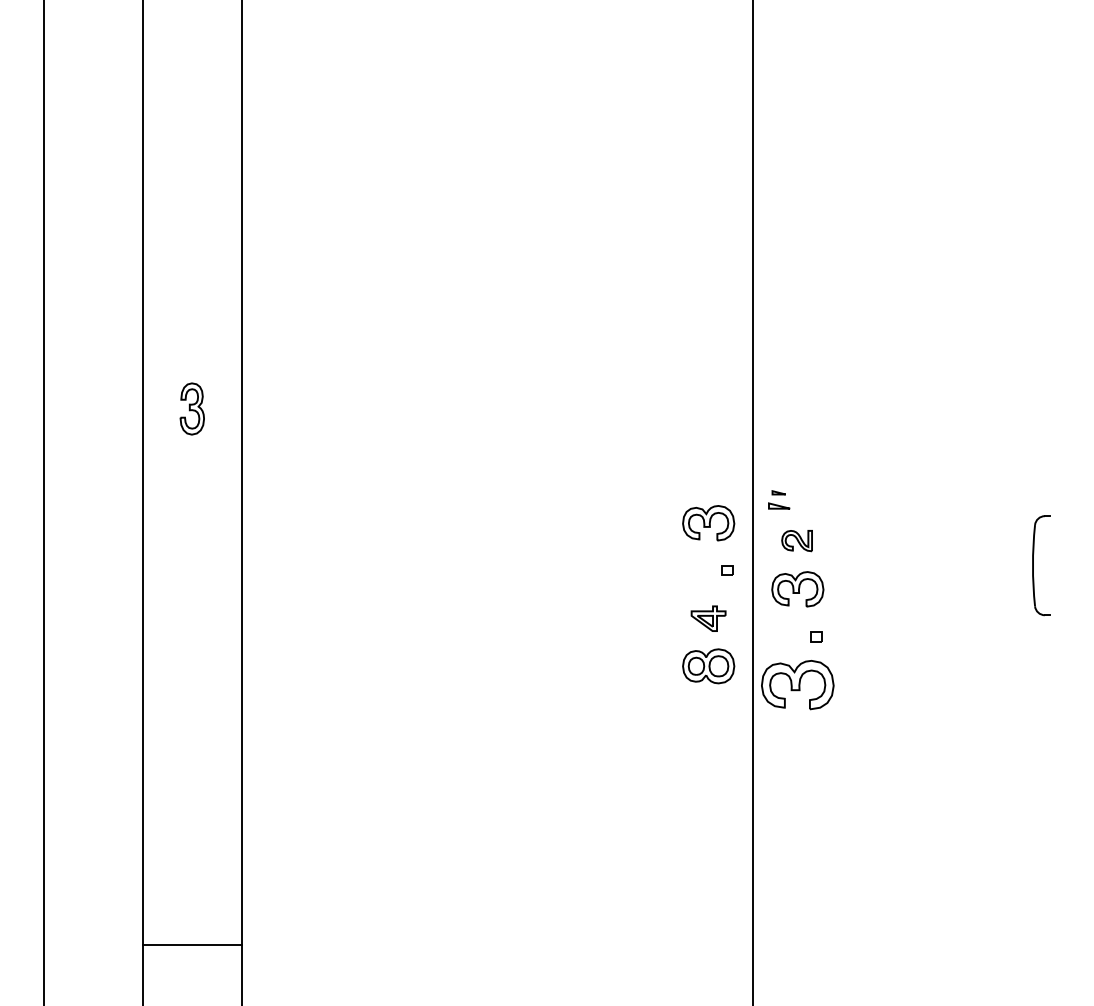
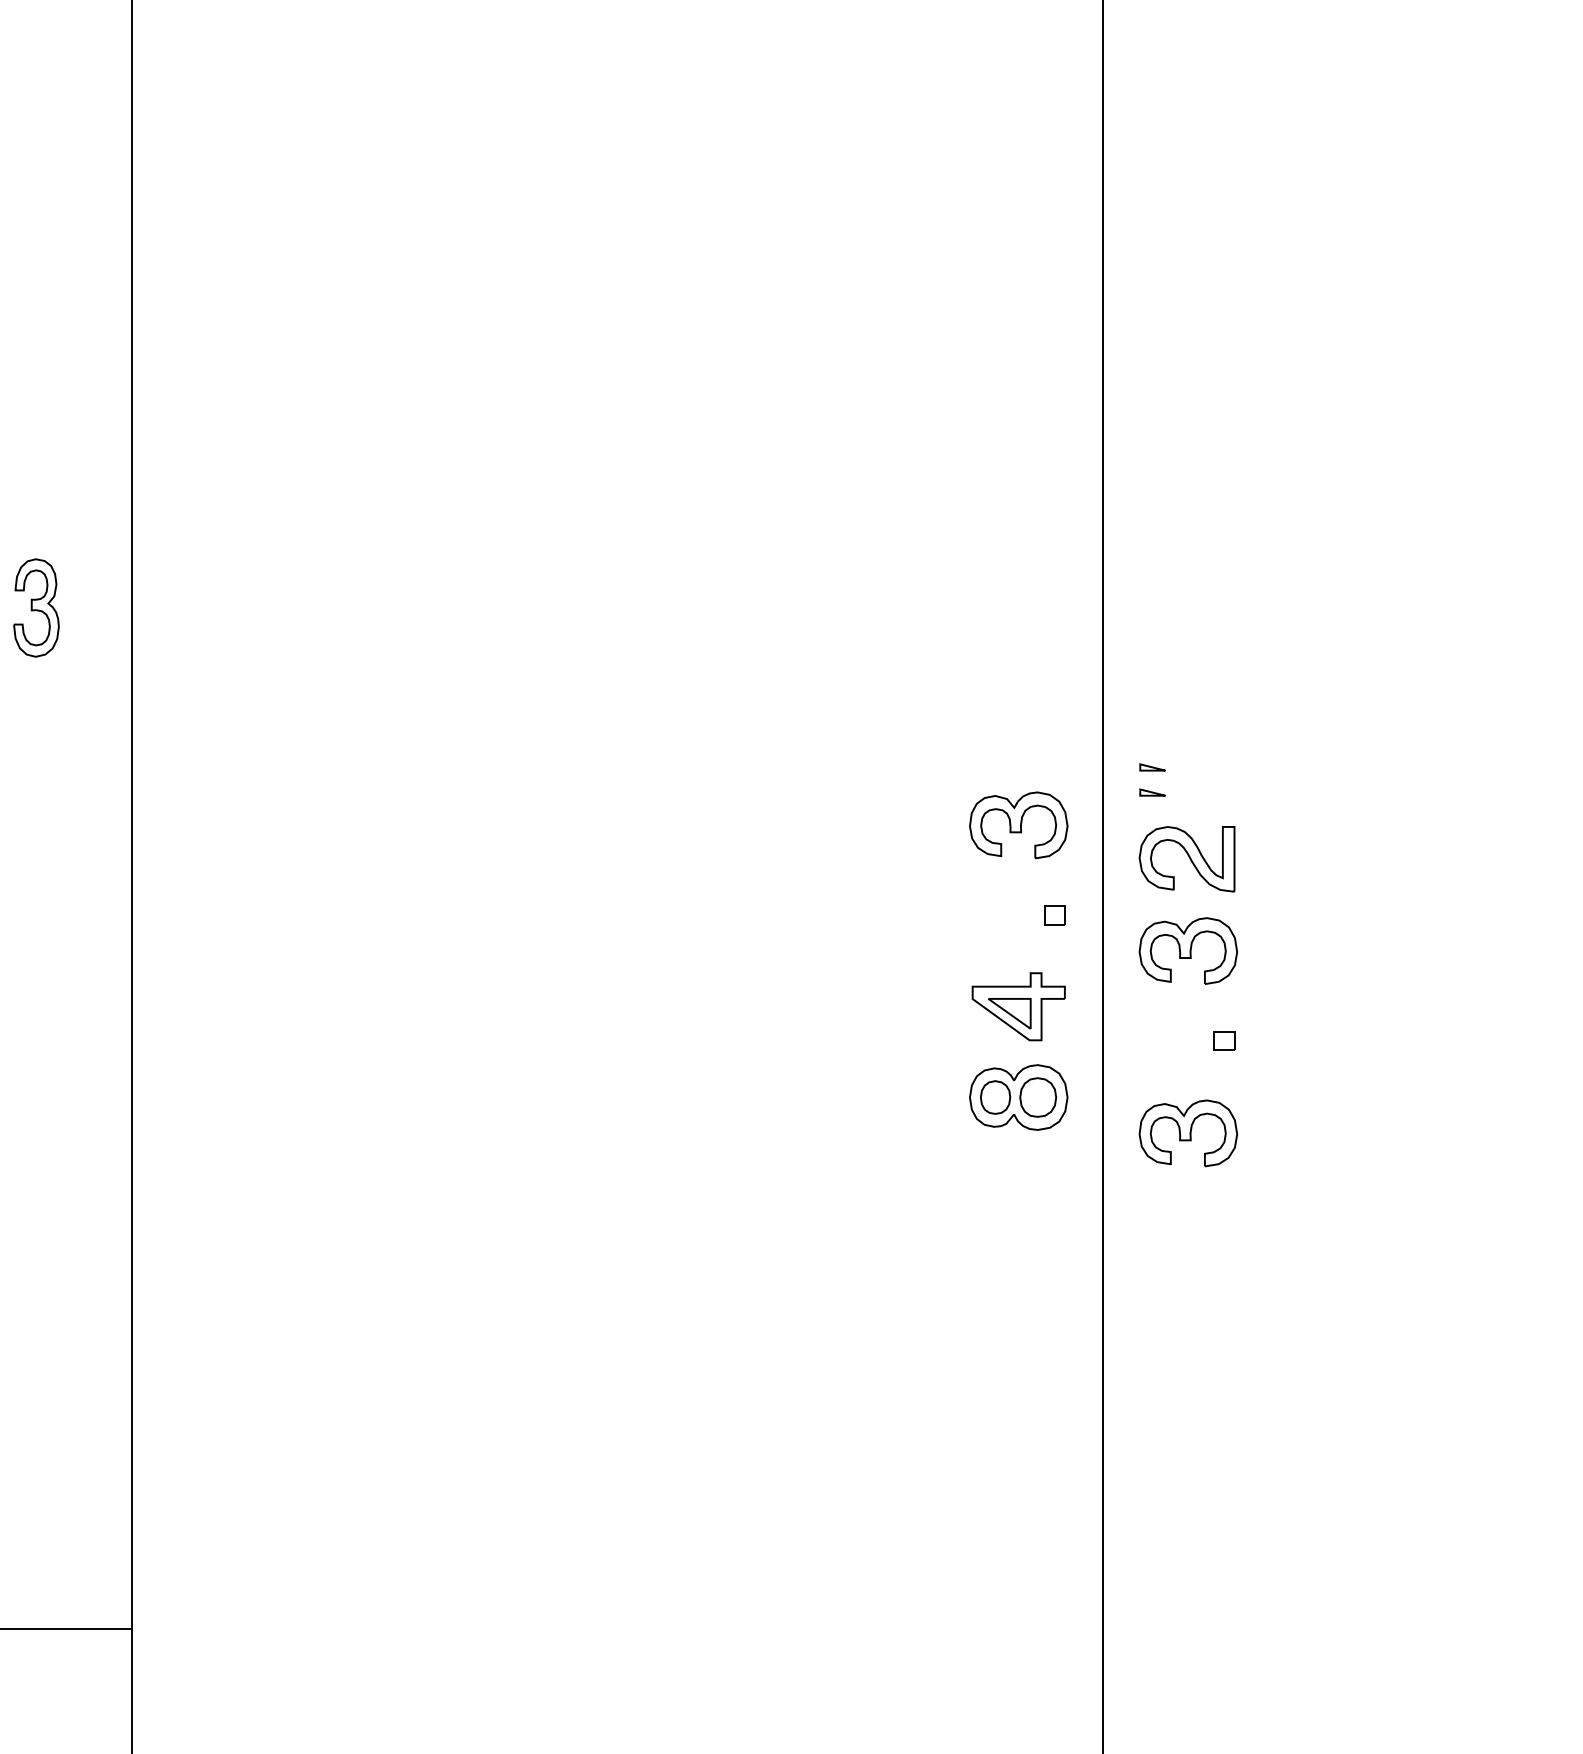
part: (778, 505) -> (1151, 791), size x0.62
part: (796, 540) -> (1185, 858), size x1.67
part: (708, 618) -> (1018, 1006), size x1.43
part: (797, 685) -> (1187, 1133), size x0.71

